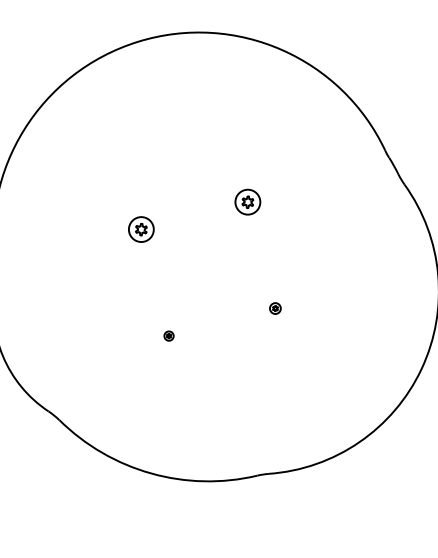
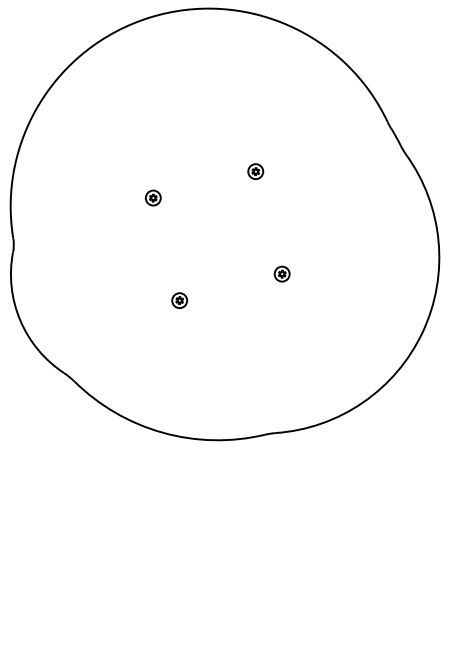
part: (247, 201) -> (255, 171), size x0.62
part: (141, 228) -> (153, 197), size x0.62
part: (274, 307) -> (281, 273), size x1.43
part: (168, 336) -> (179, 300), size x1.67

